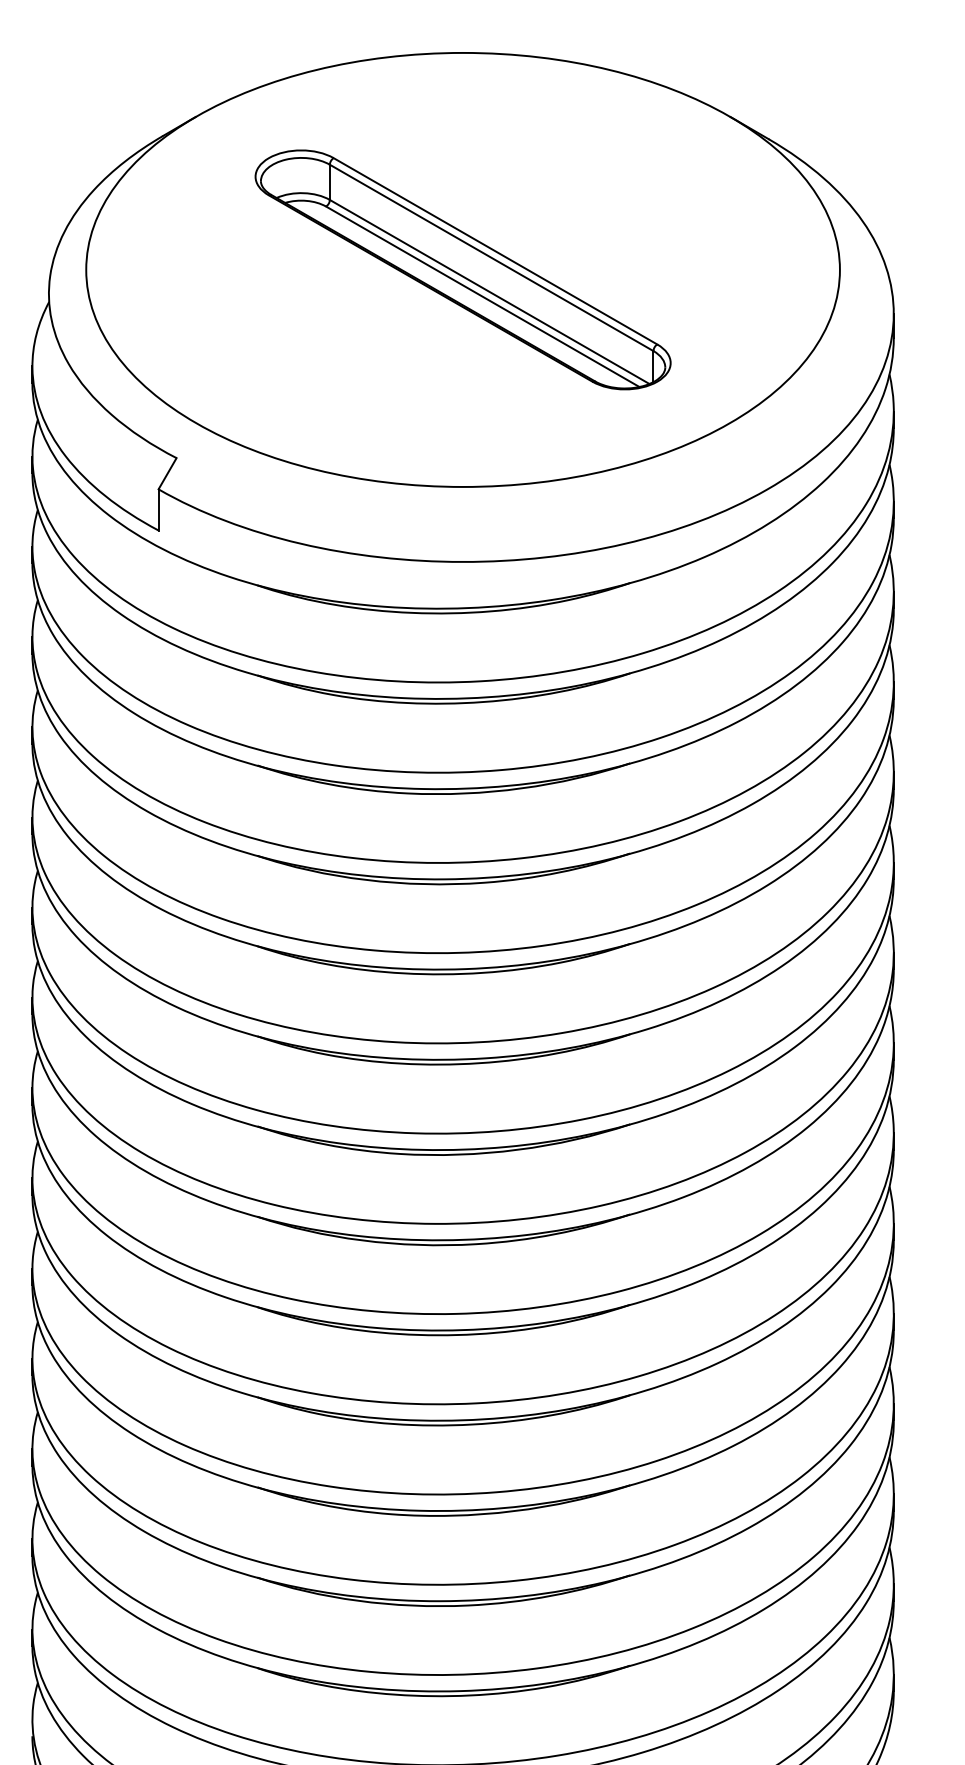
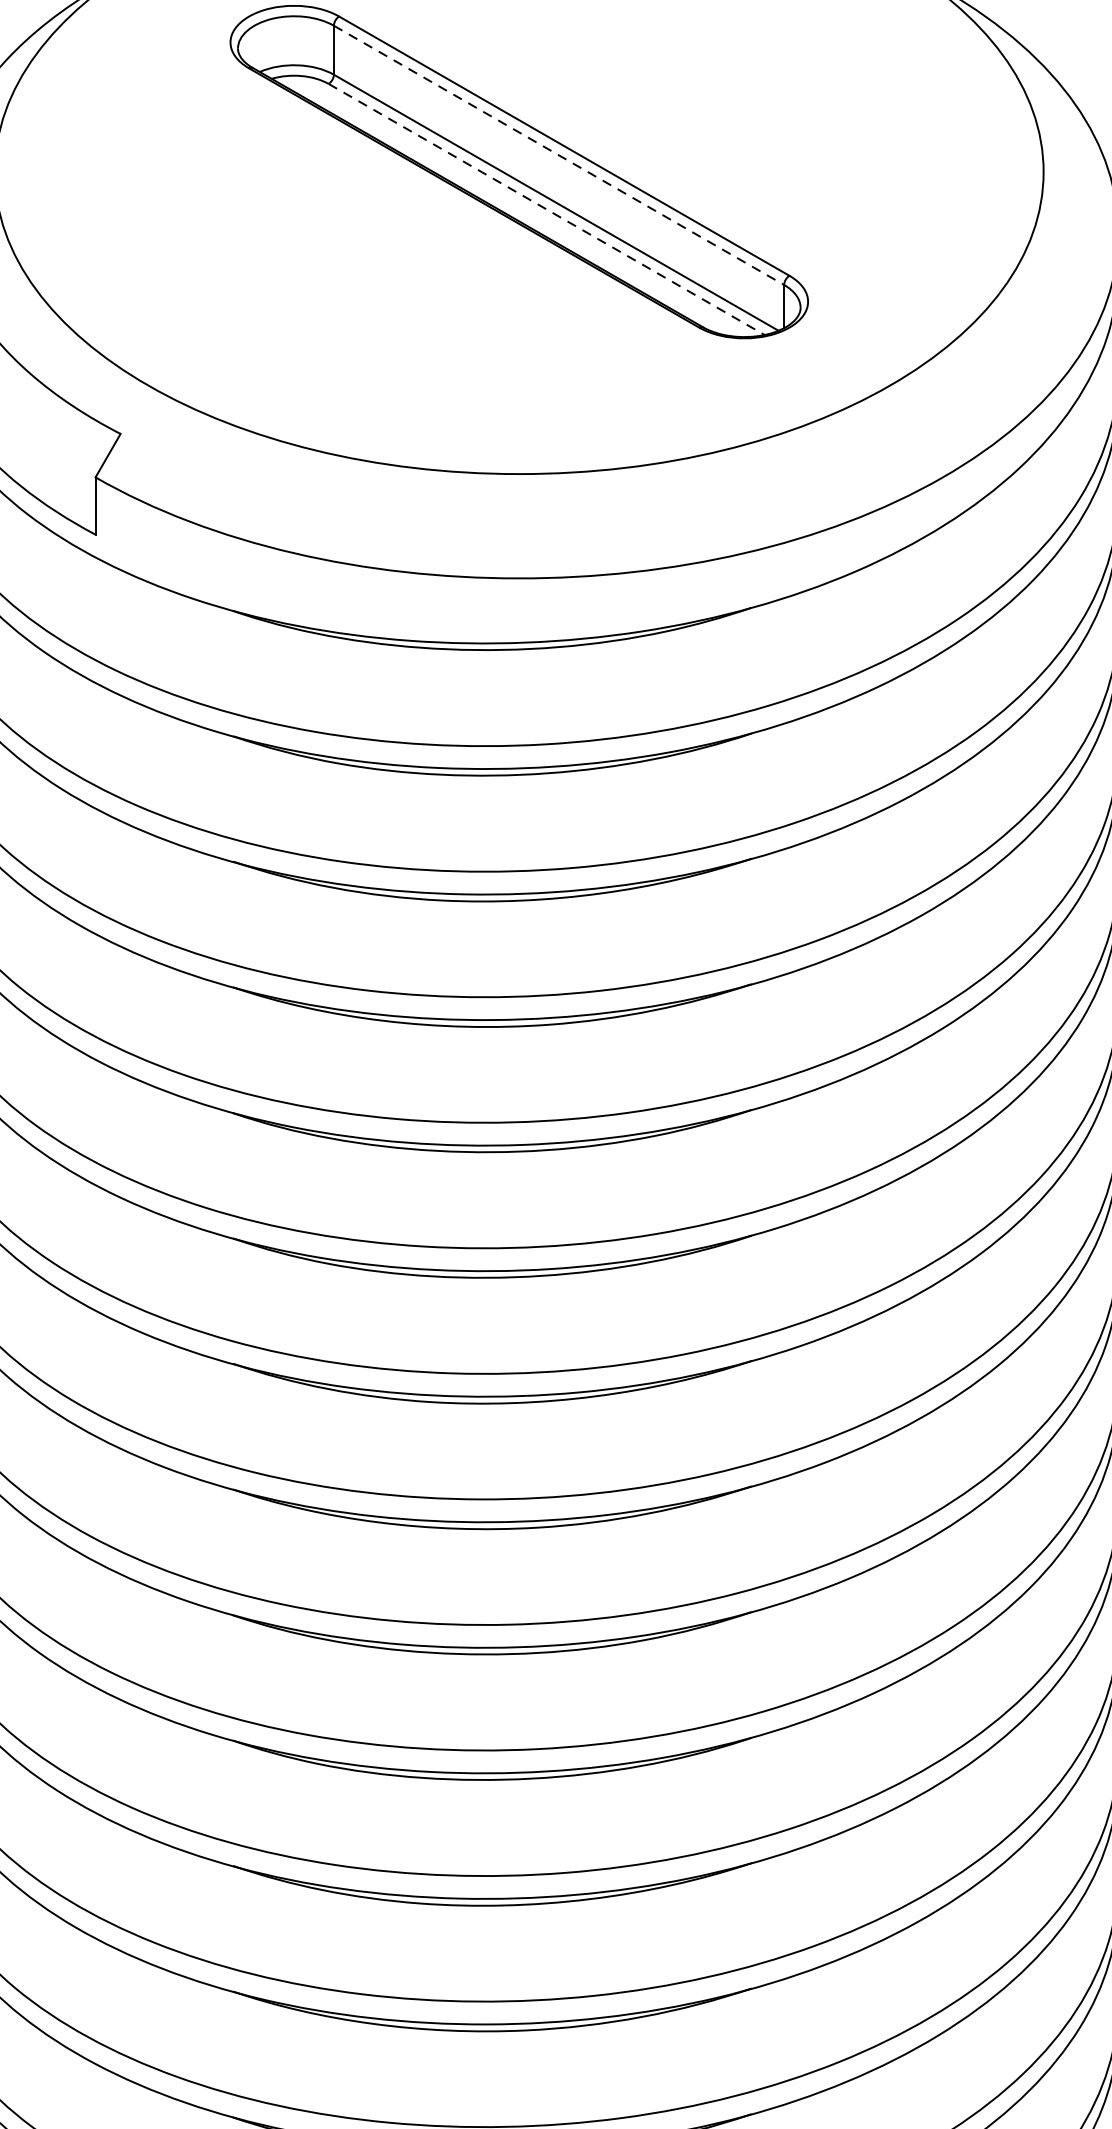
line: (491, 257) -> (558, 154), solid -> dashed
line: (482, 296) -> (546, 209), solid -> dashed

